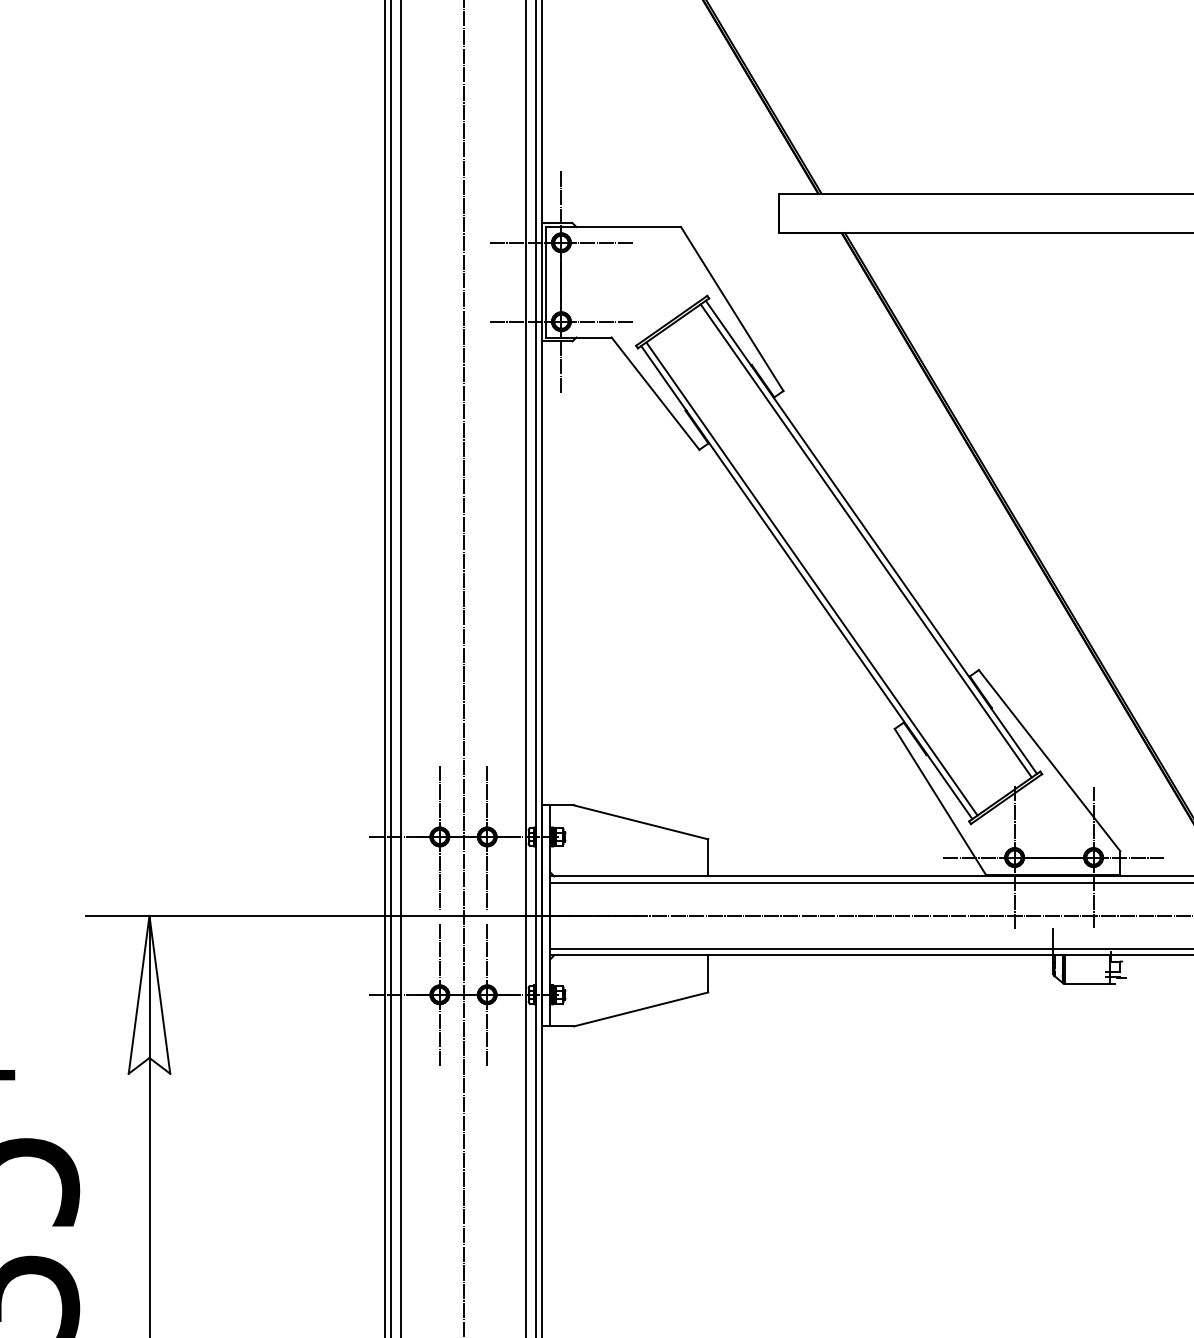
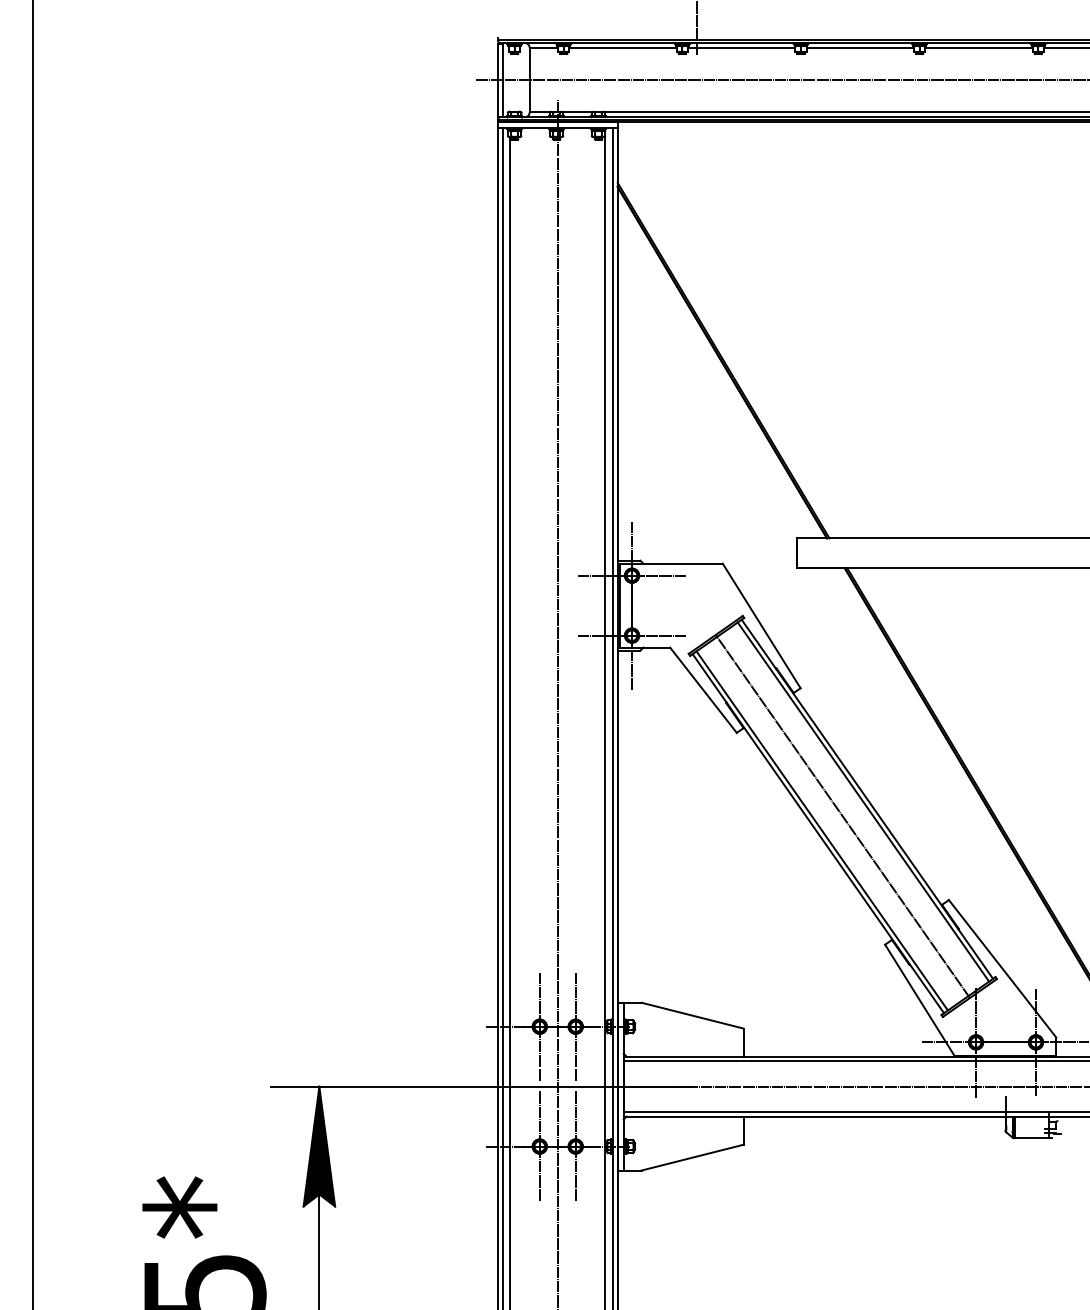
line: (838, 558) -> (842, 815), added
fill: (149, 994) -> (319, 1146), added

